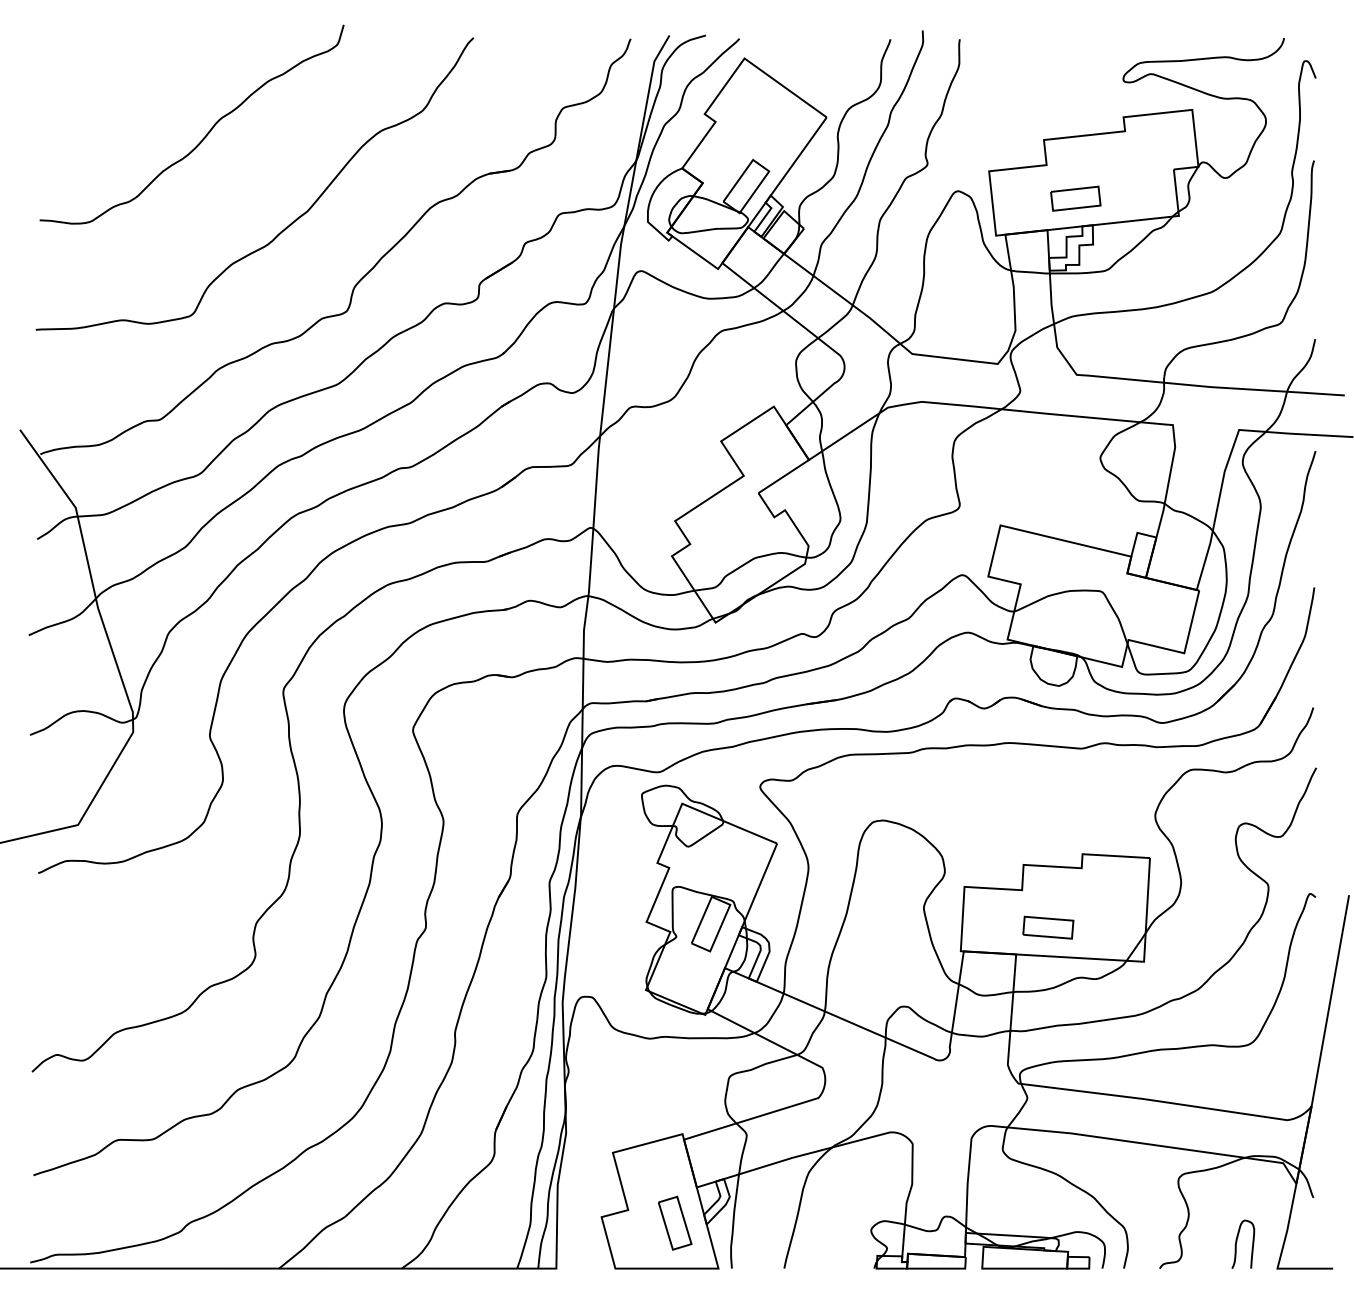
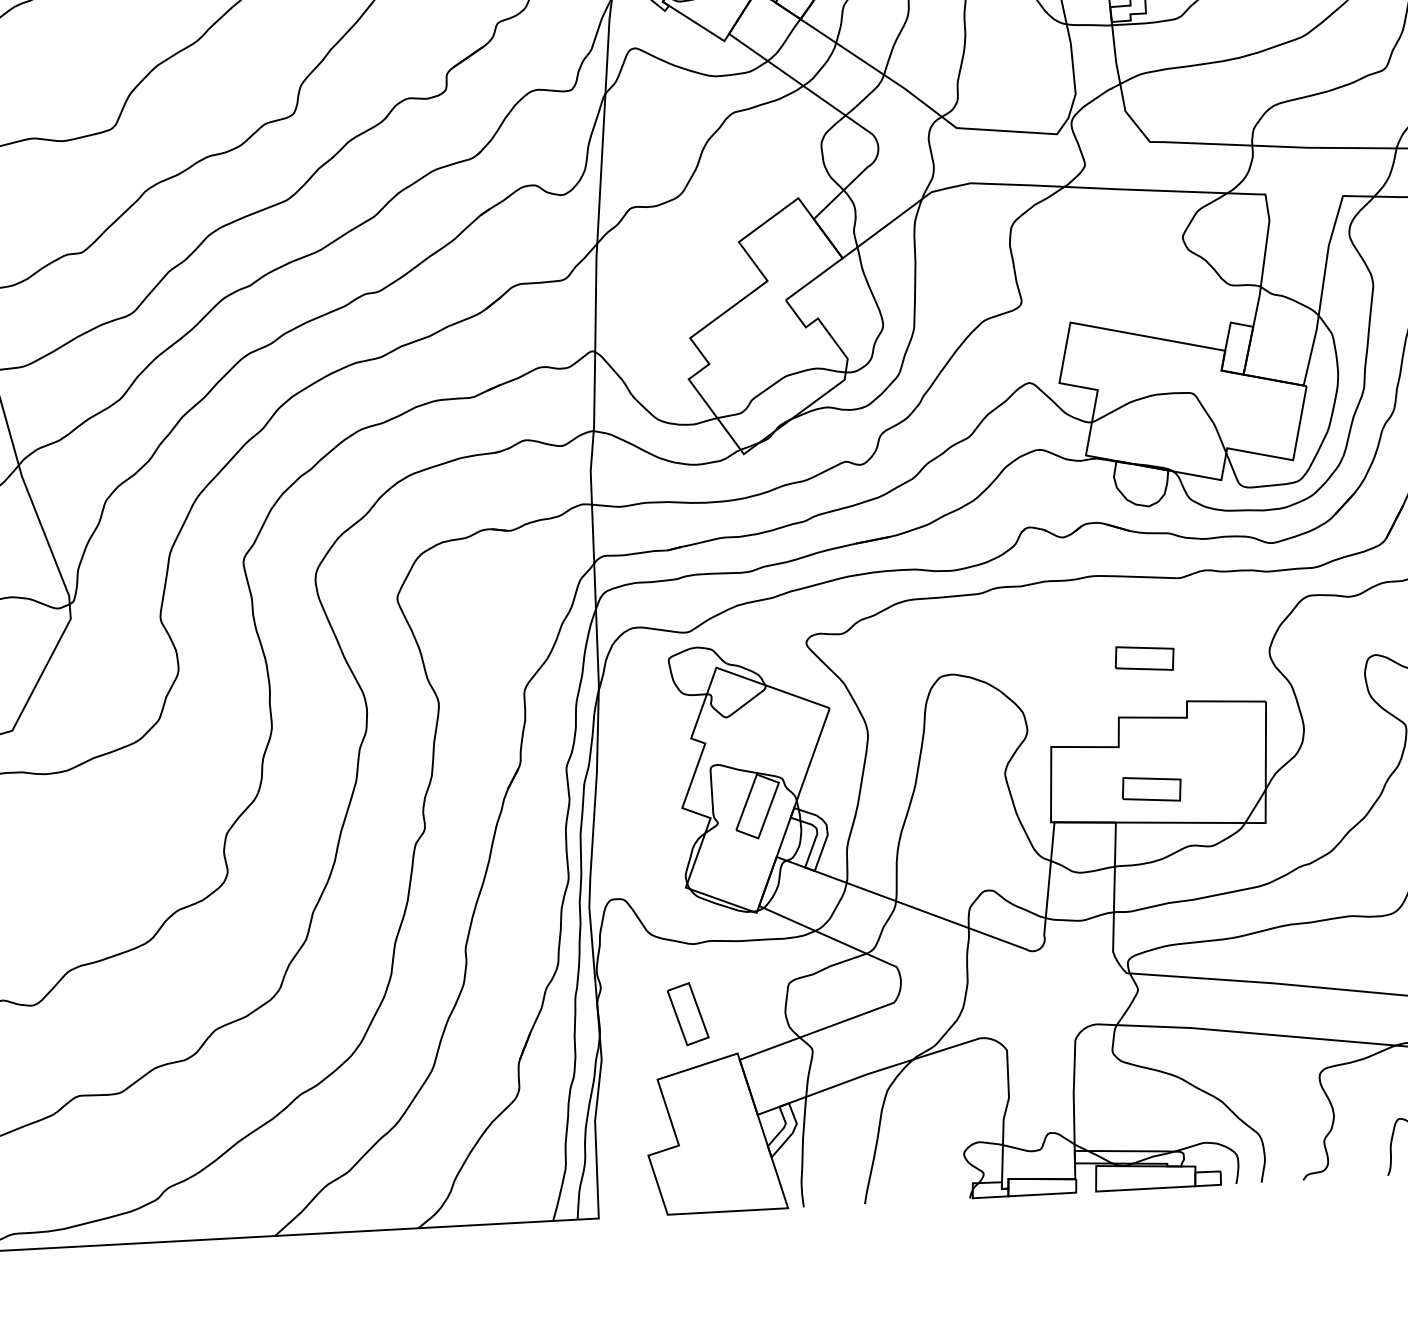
part: (1048, 815) -> (1144, 658), added
part: (675, 1222) -> (688, 1013), moved

